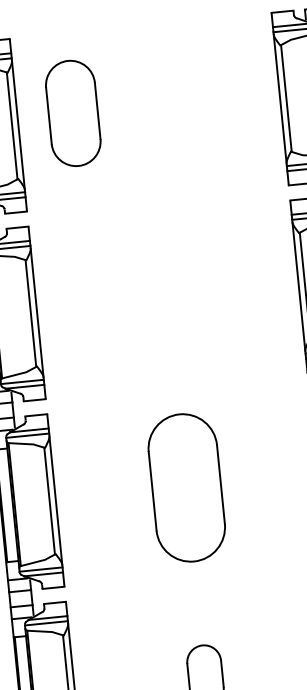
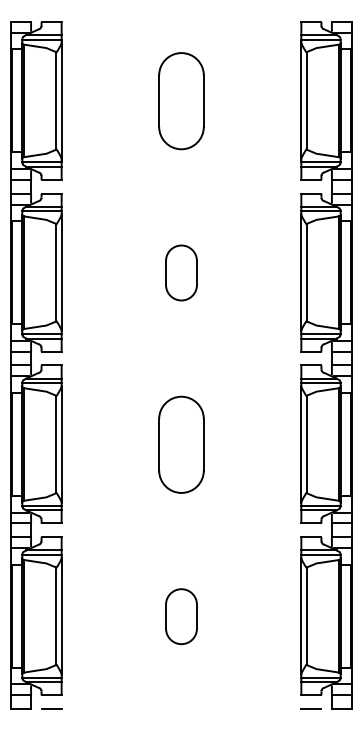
part: (73, 113) -> (181, 101), moved
part: (168, 299) -> (181, 272), added
part: (186, 487) -> (181, 444), size x0.71

